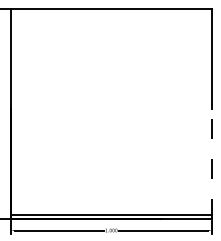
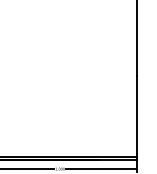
line: (211, 163) -> (137, 117), dashed -> solid

